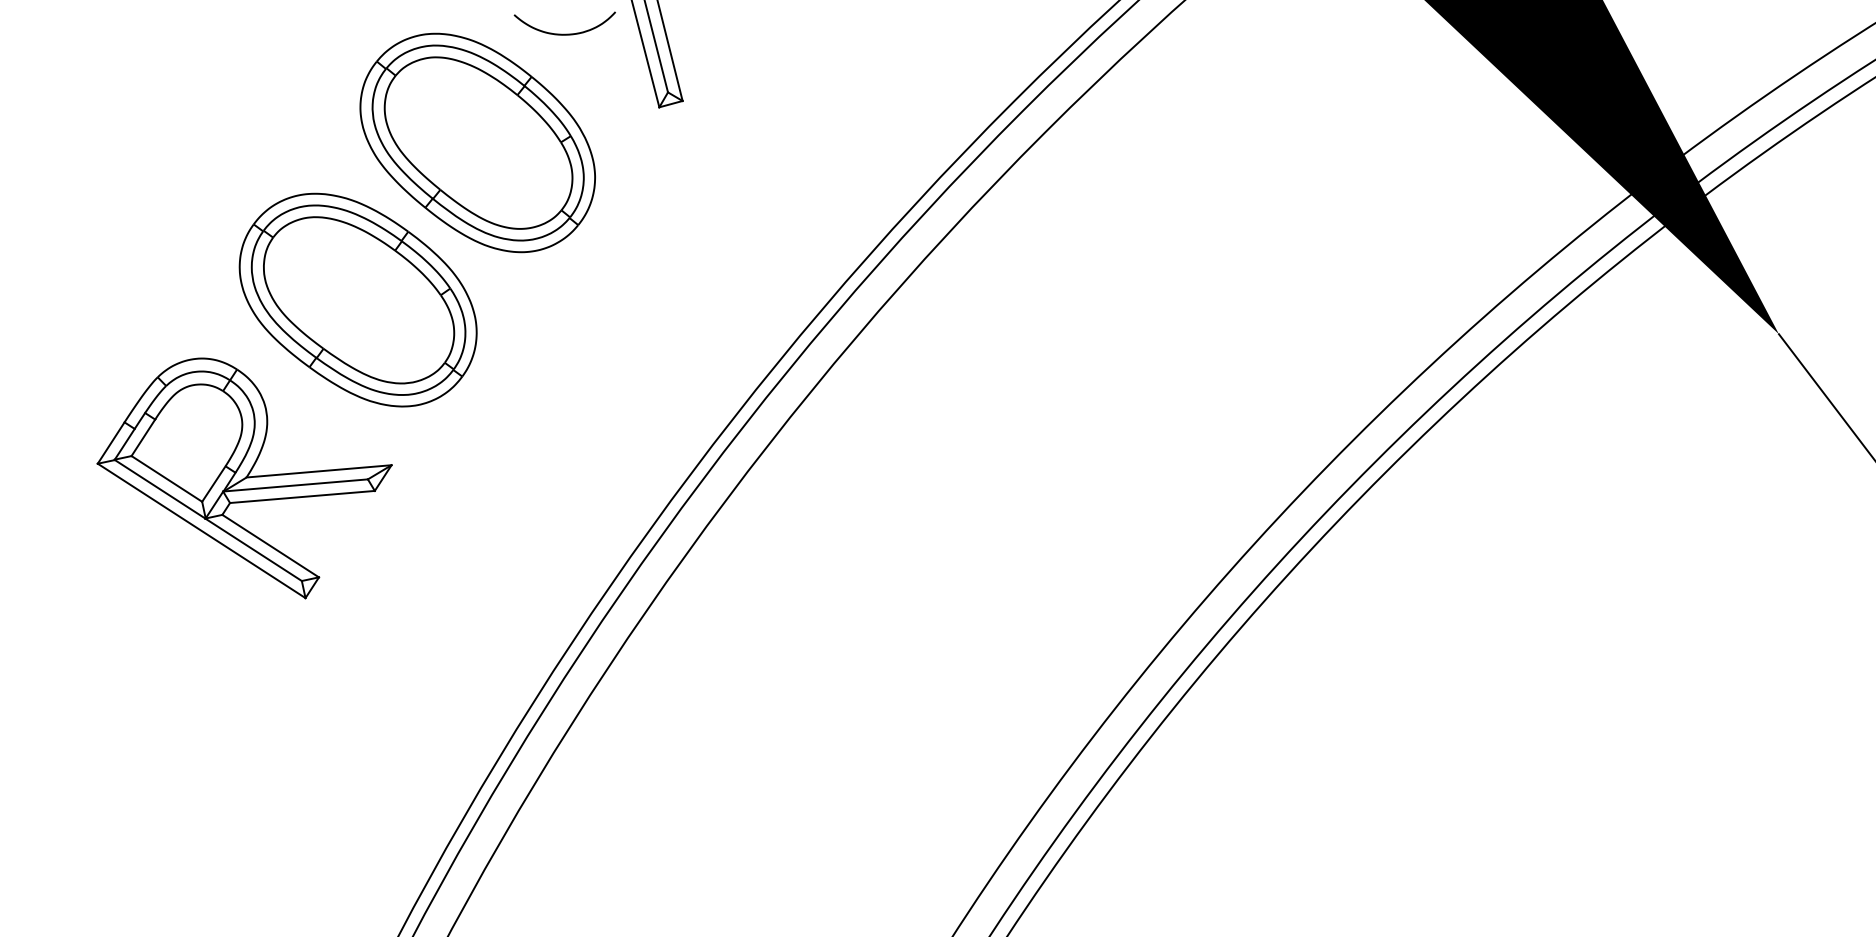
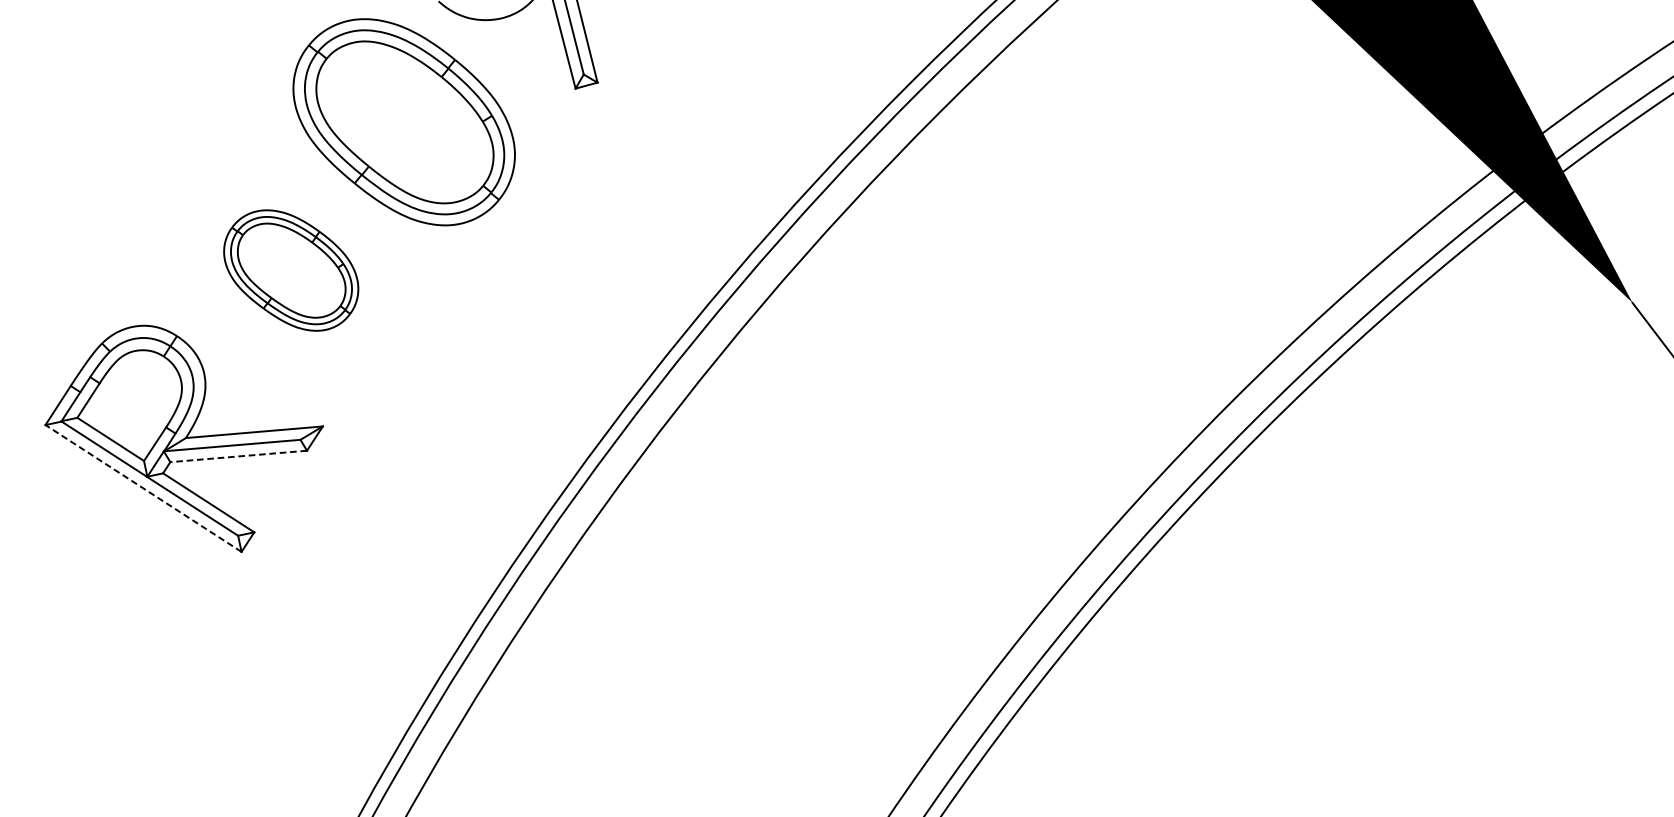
part: (357, 299) -> (290, 270), size x0.6
line: (302, 496) -> (238, 455), solid -> dashed
line: (201, 530) -> (143, 488), solid -> dashed

